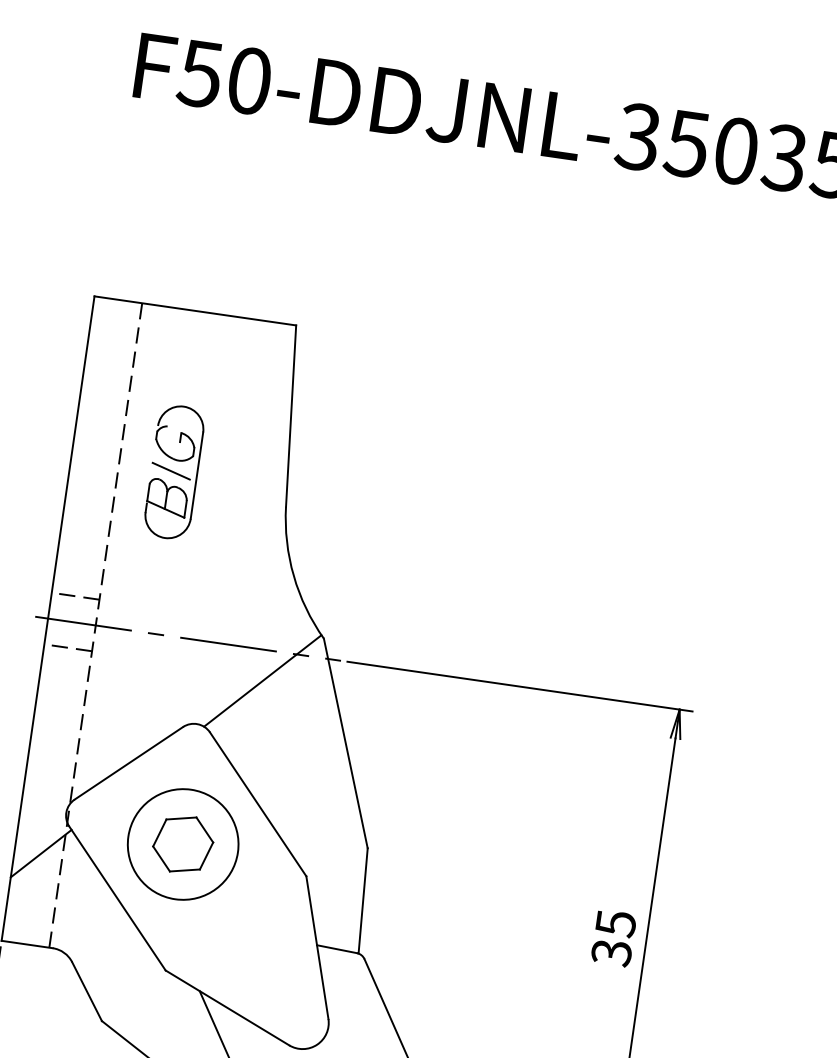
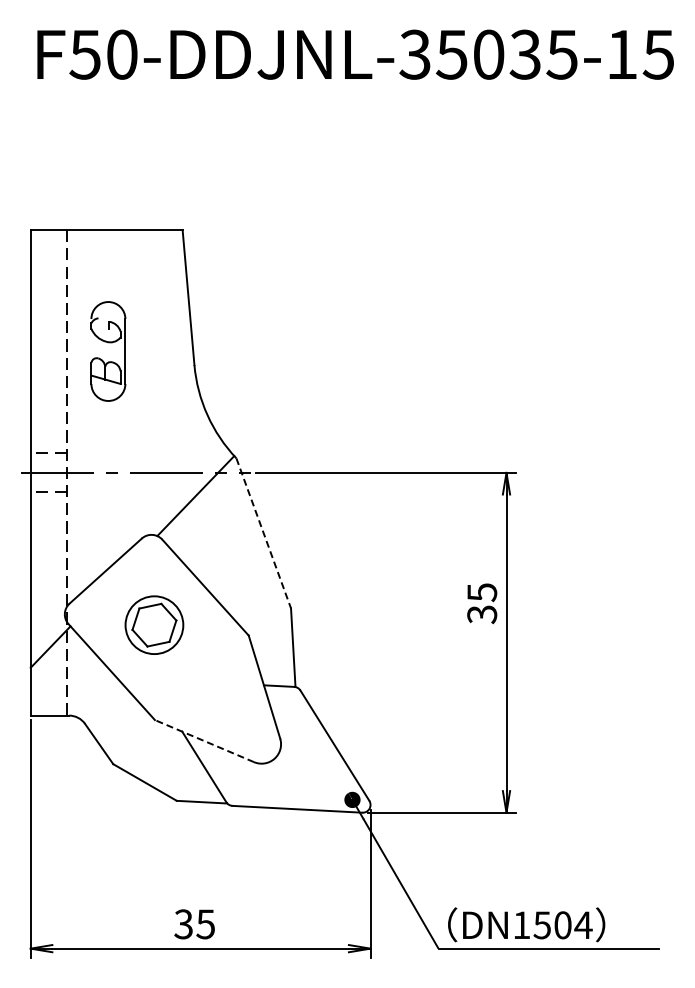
line: (170, 470) -> (105, 350), removed
line: (345, 743) -> (263, 533), solid -> dashed
circle: (183, 843) -> (154, 624), size x0.7
text: (614, 938) -> (482, 603), moved
line: (227, 1008) -> (204, 741), solid -> dashed

